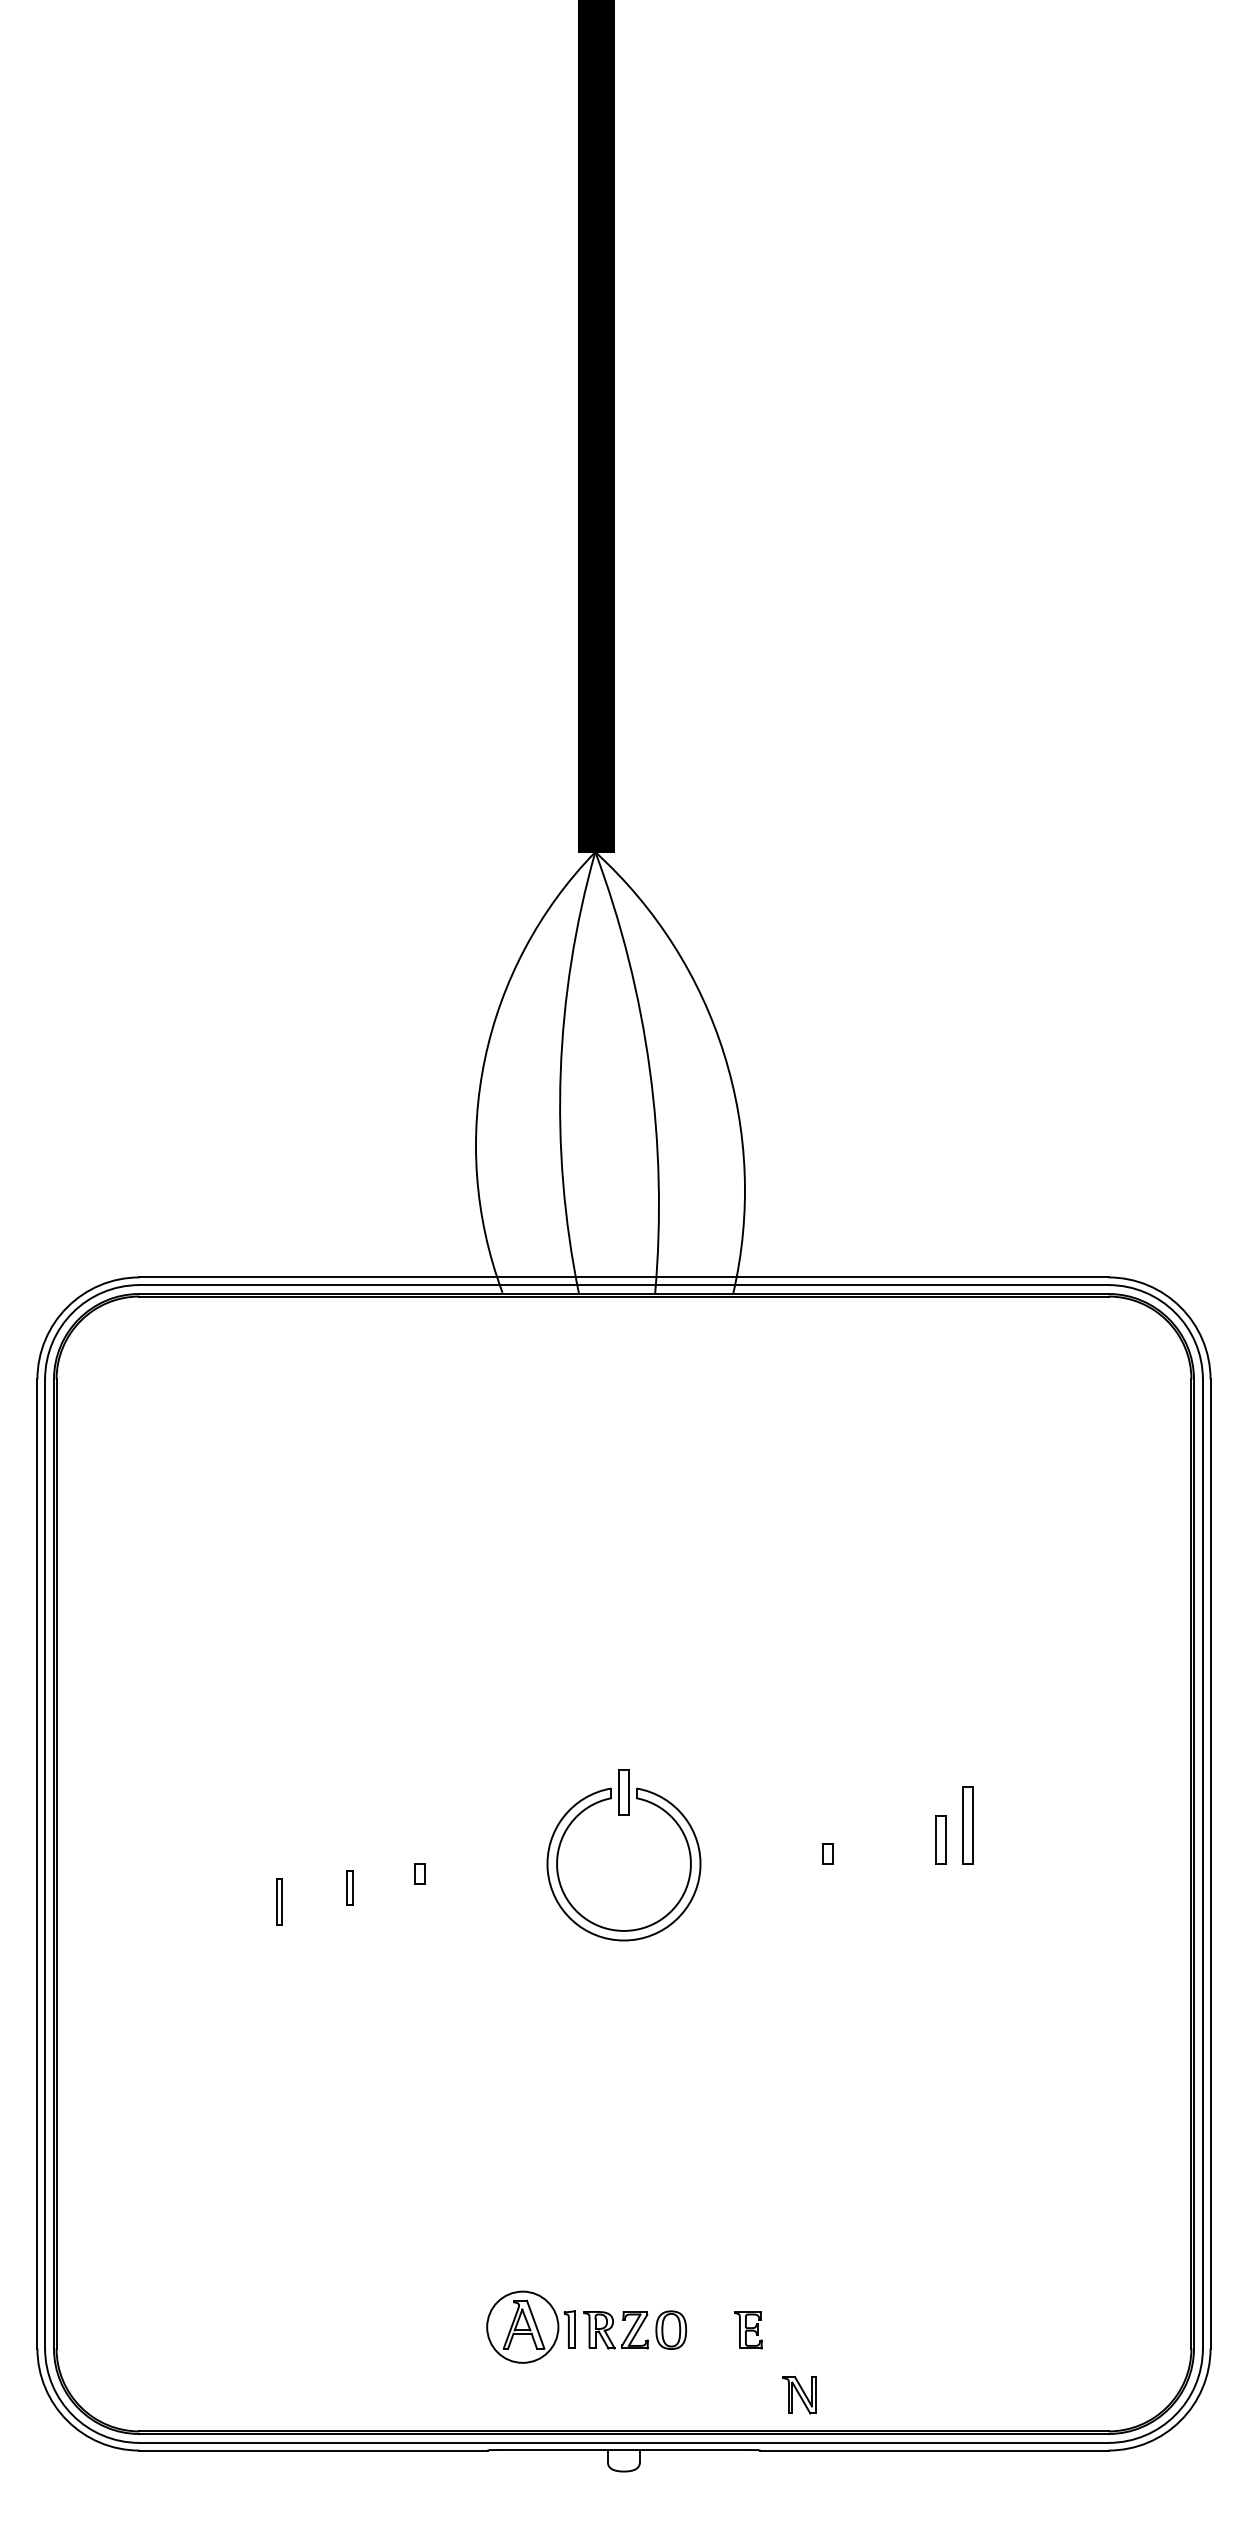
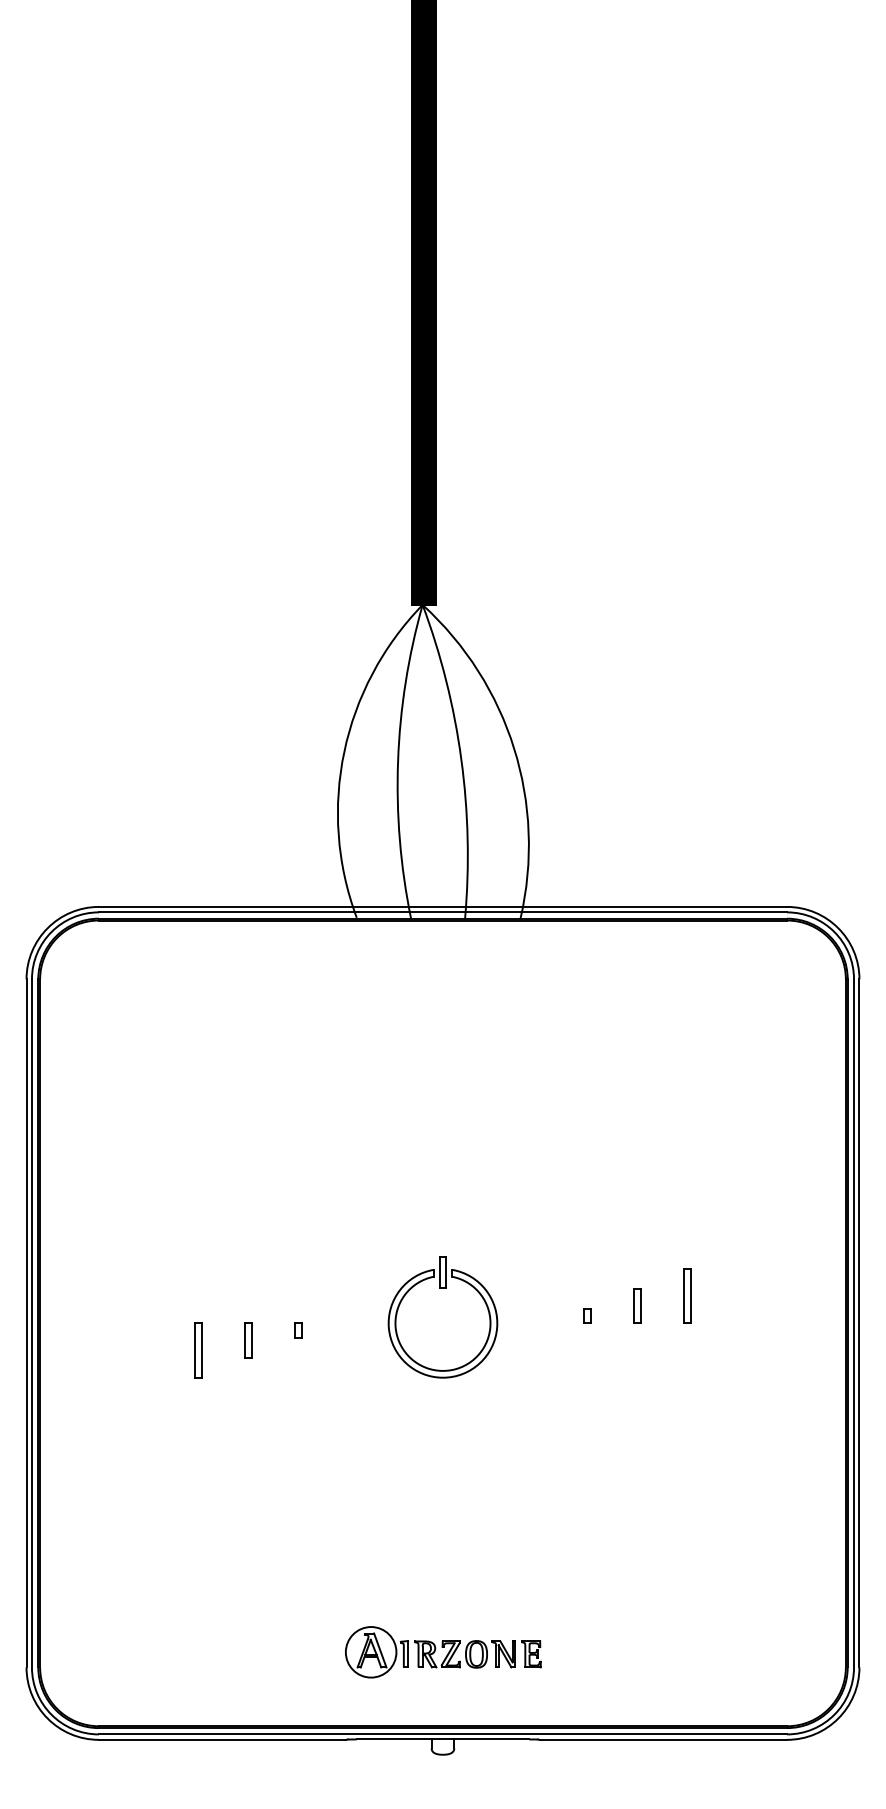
part: (940, 1839) -> (637, 1306), moved
part: (349, 1887) -> (248, 1340), size x1.43
part: (279, 1902) -> (198, 1350), size x1.67
part: (799, 2394) -> (503, 1653), moved

